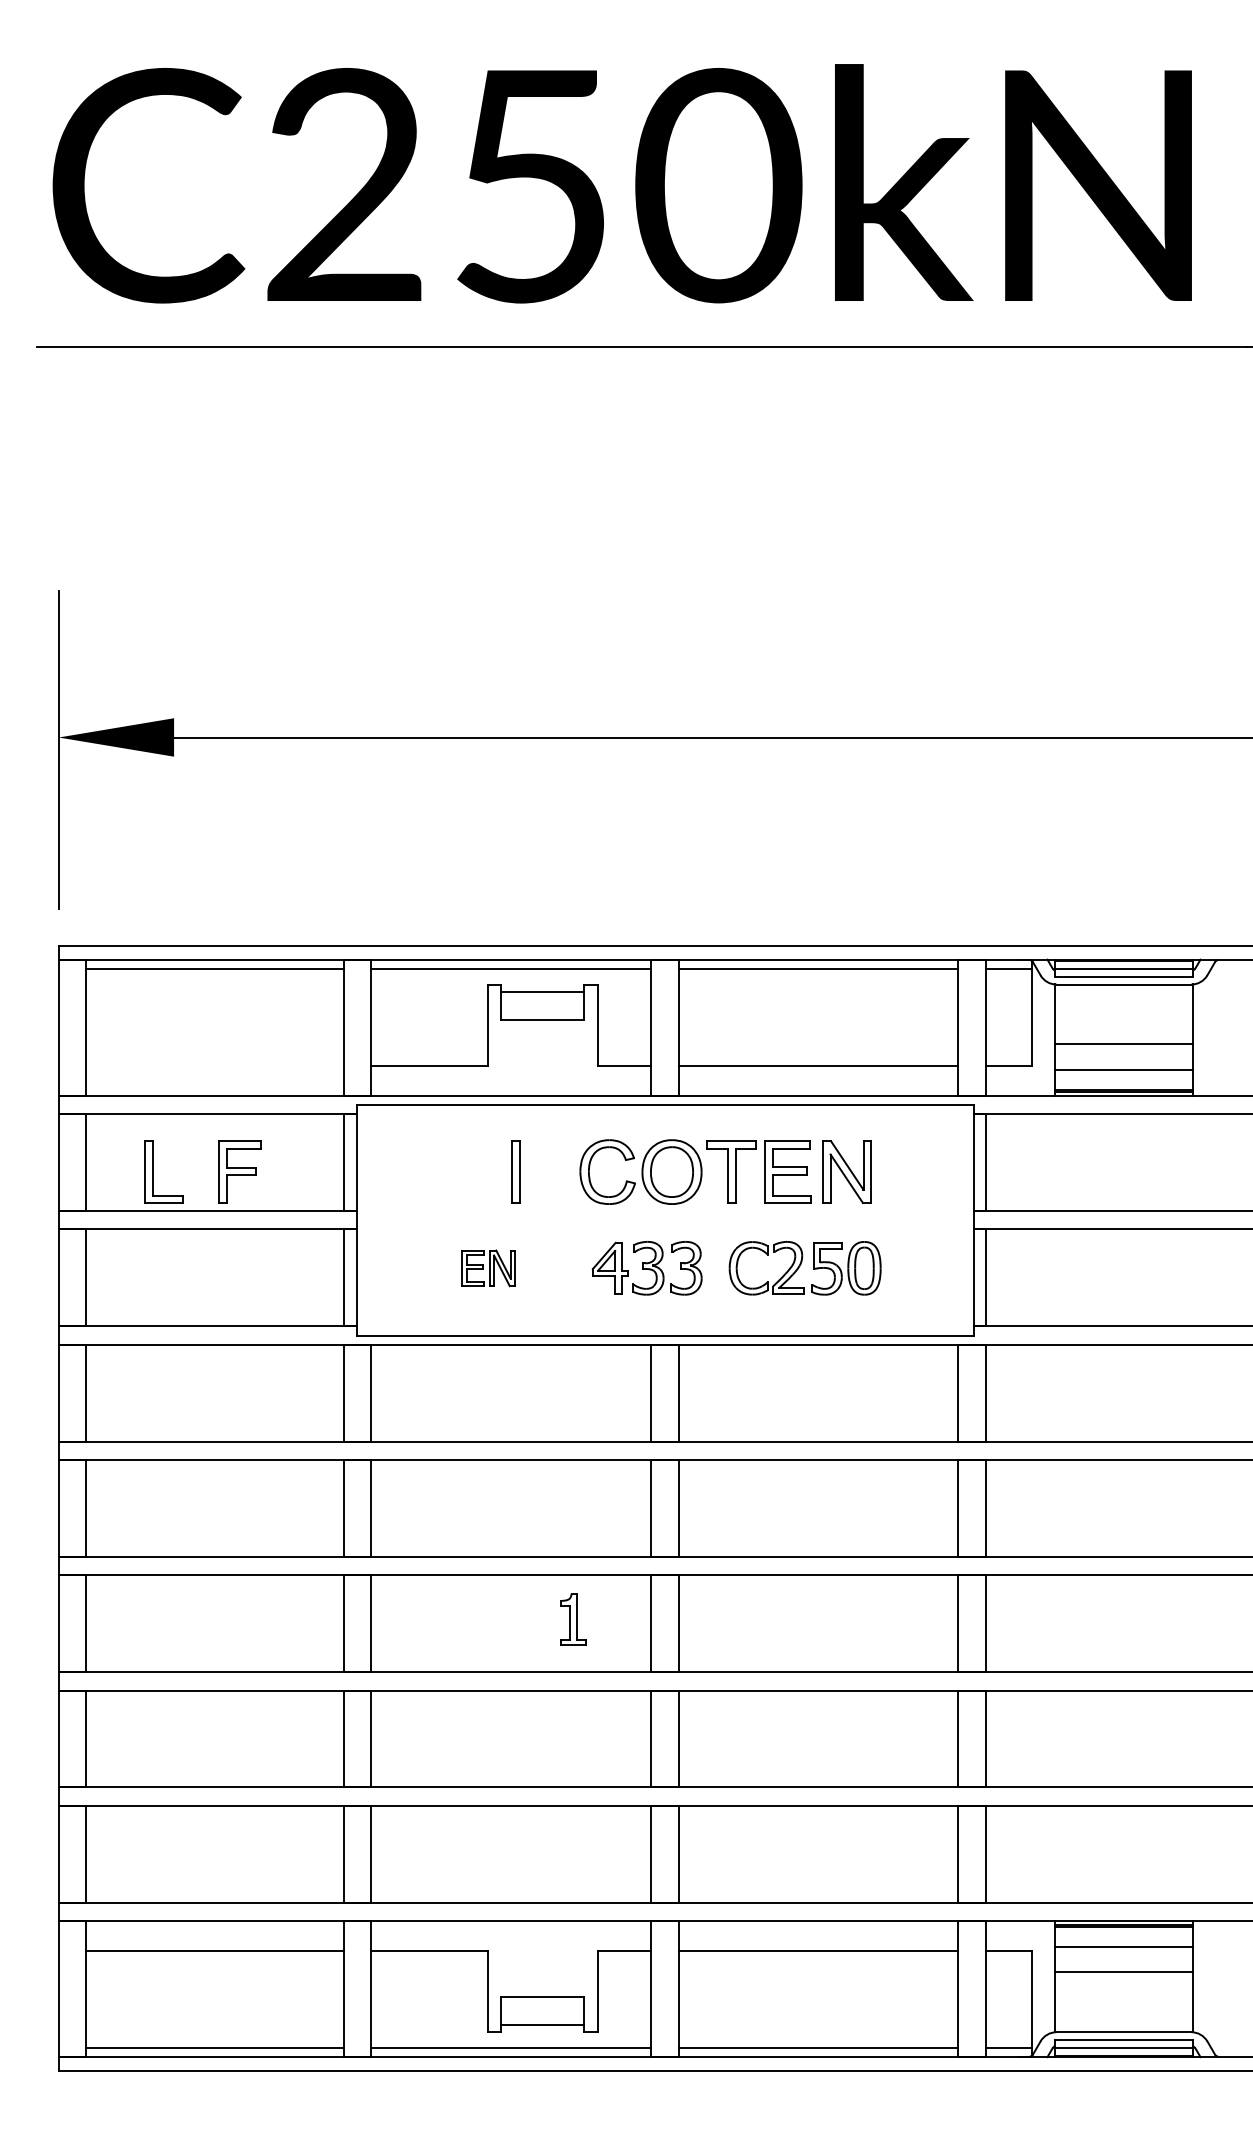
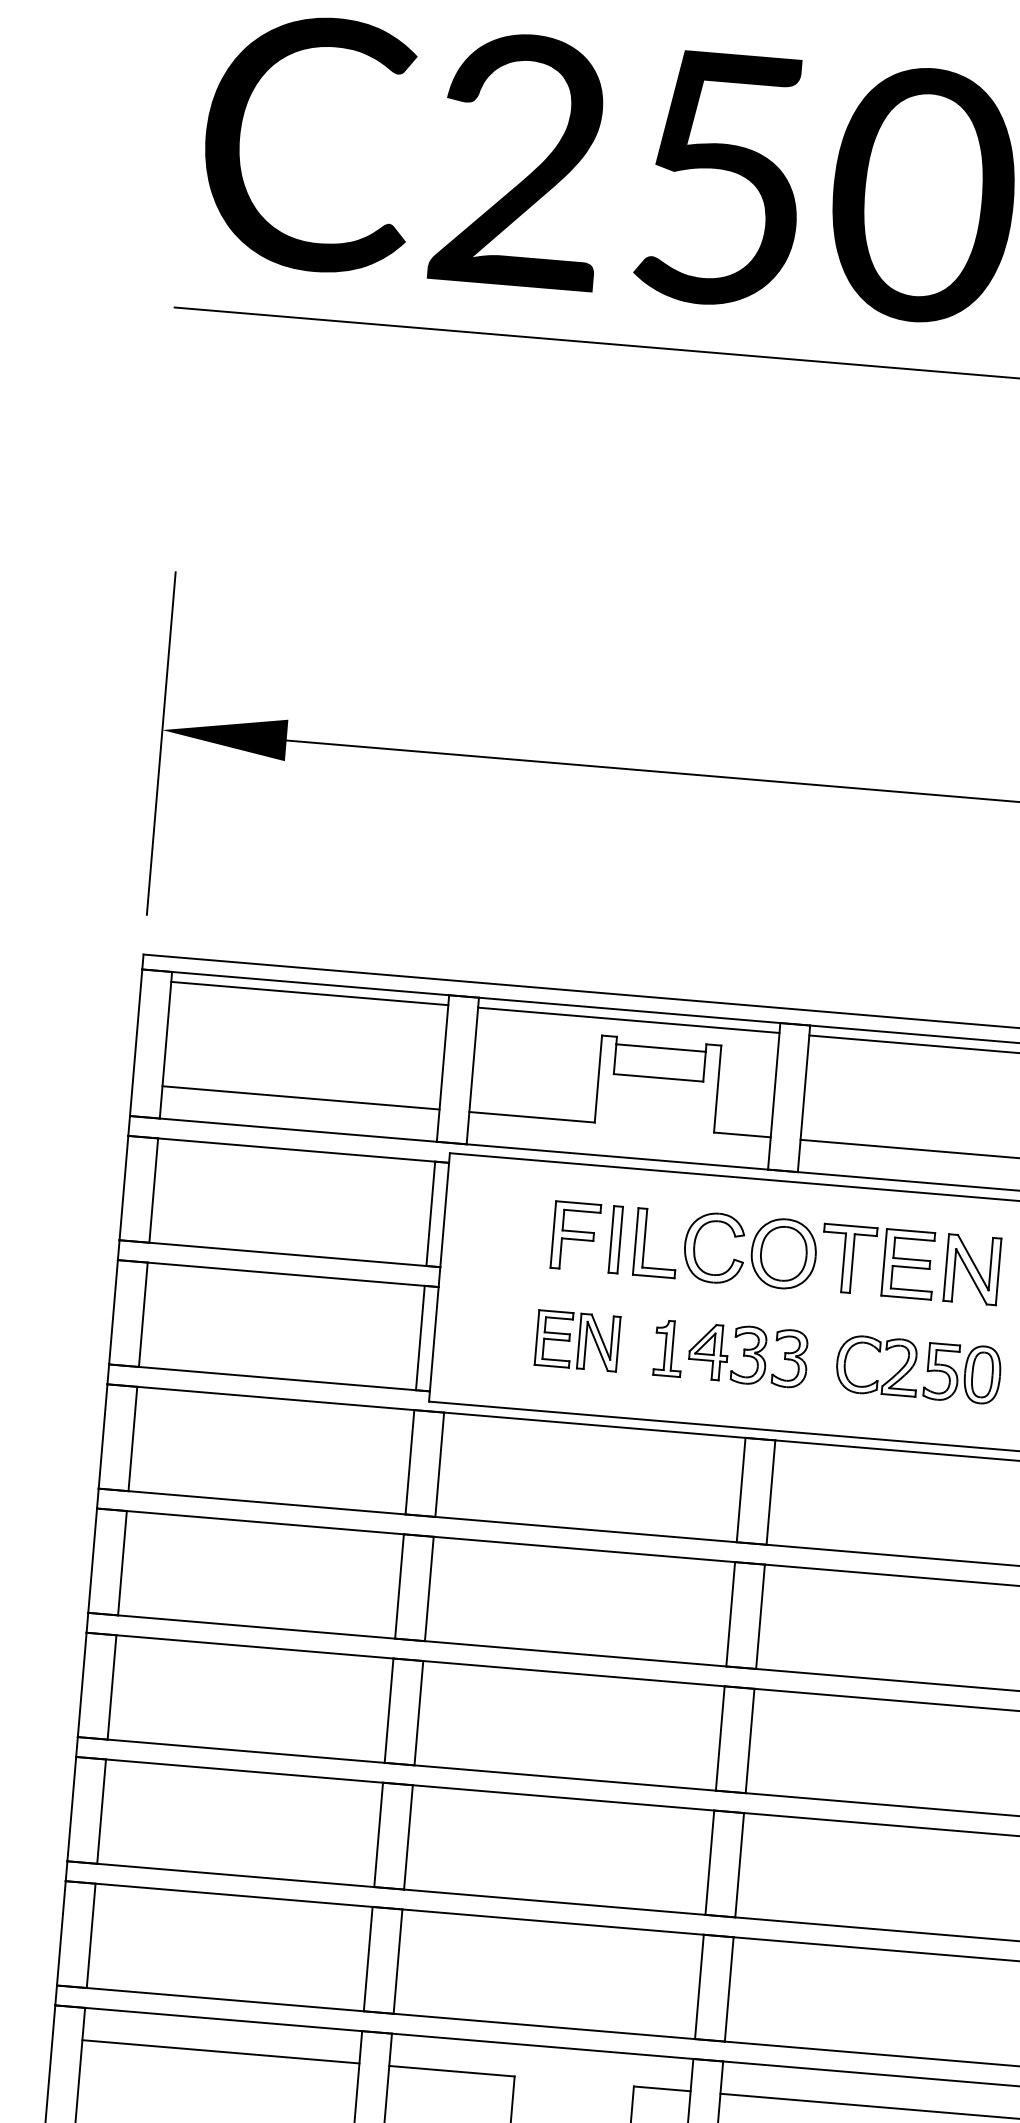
line: (214, 1065) -> (300, 1097), added
part: (153, 1171) -> (645, 1241), moved
part: (239, 1171) -> (575, 1235), moved
part: (488, 1268) -> (577, 1341), size x1.43
part: (573, 1619) -> (668, 1348), moved

